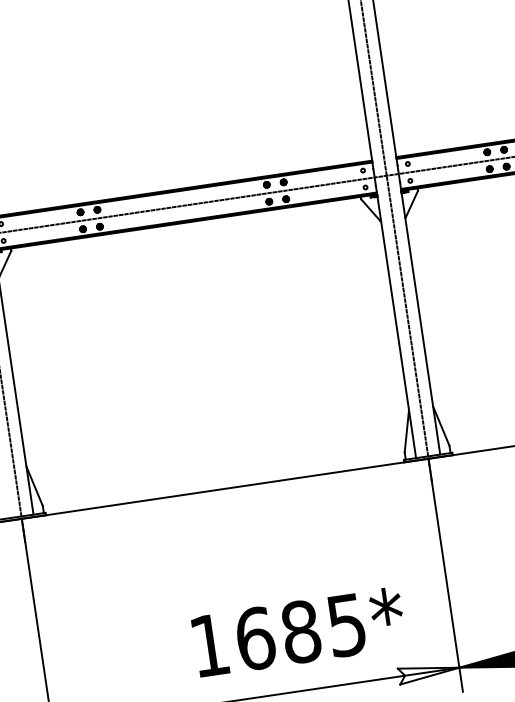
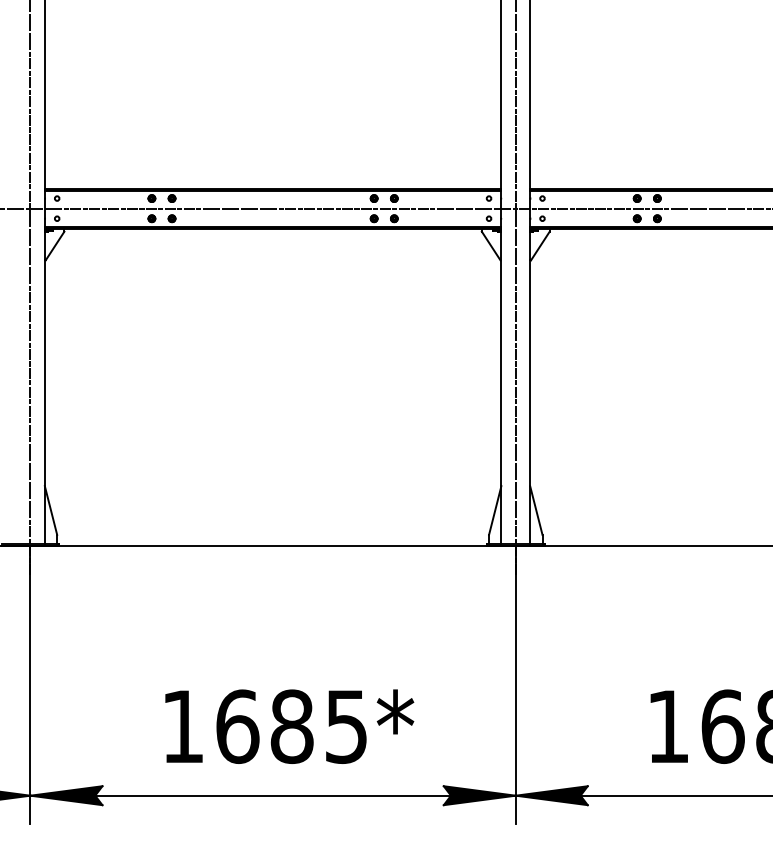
text: (298, 632) -> (289, 726), moved
fill: (428, 672) -> (479, 795), added

